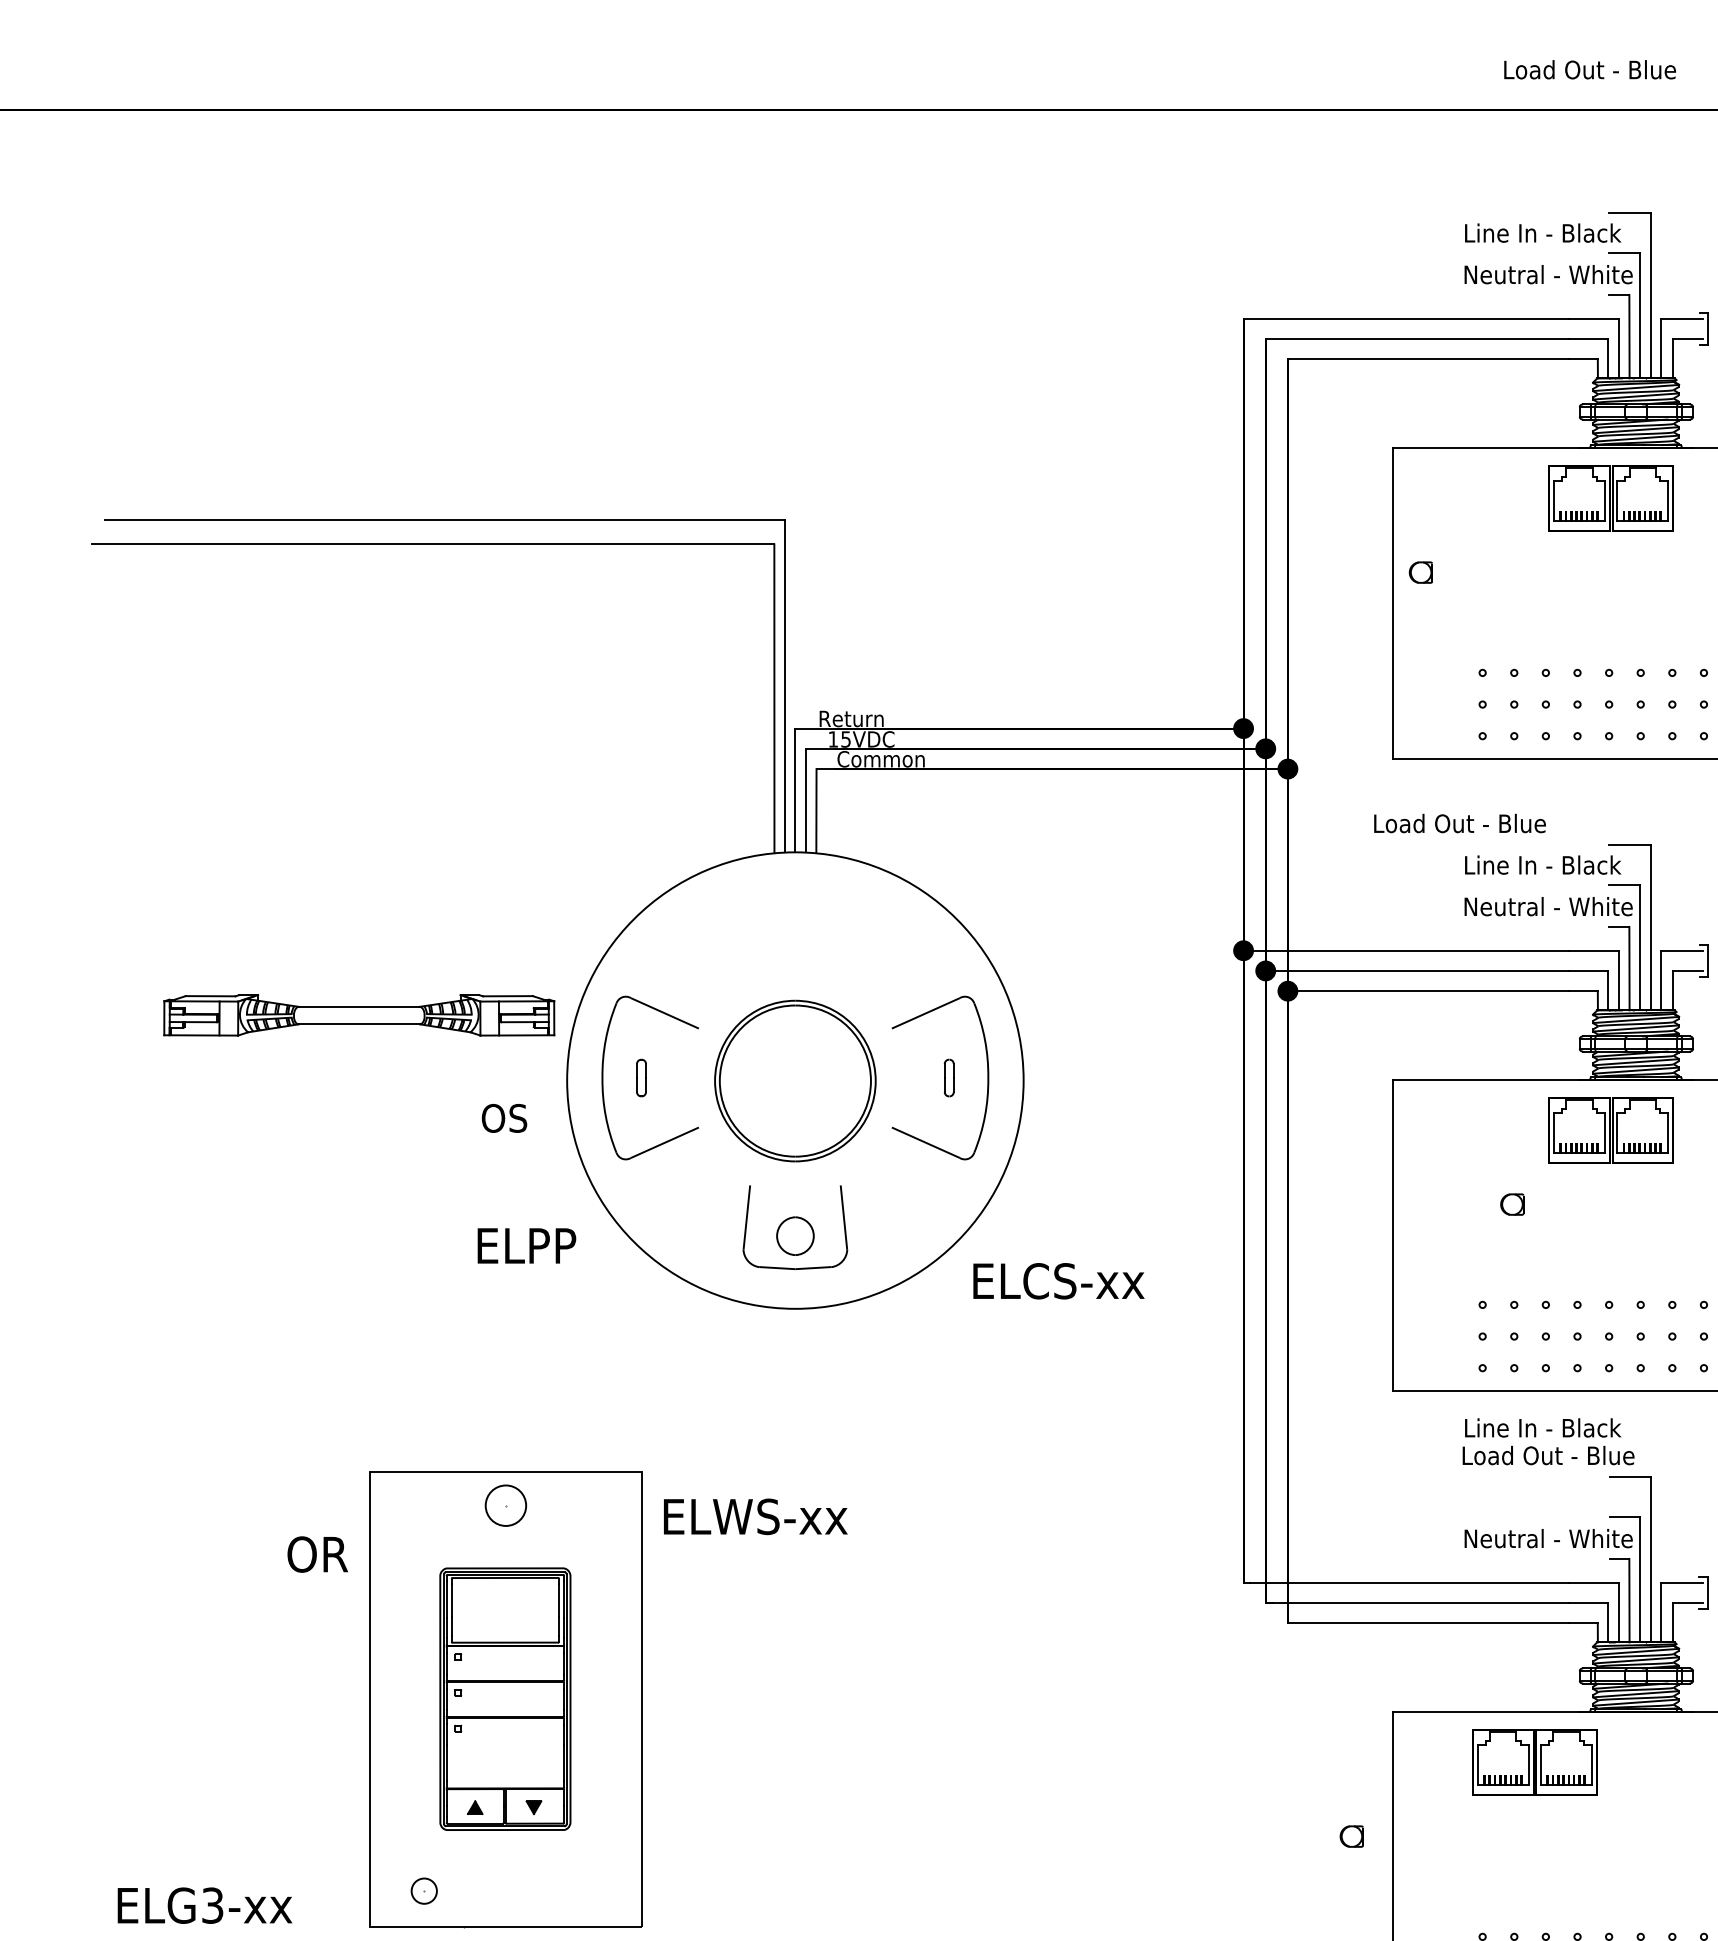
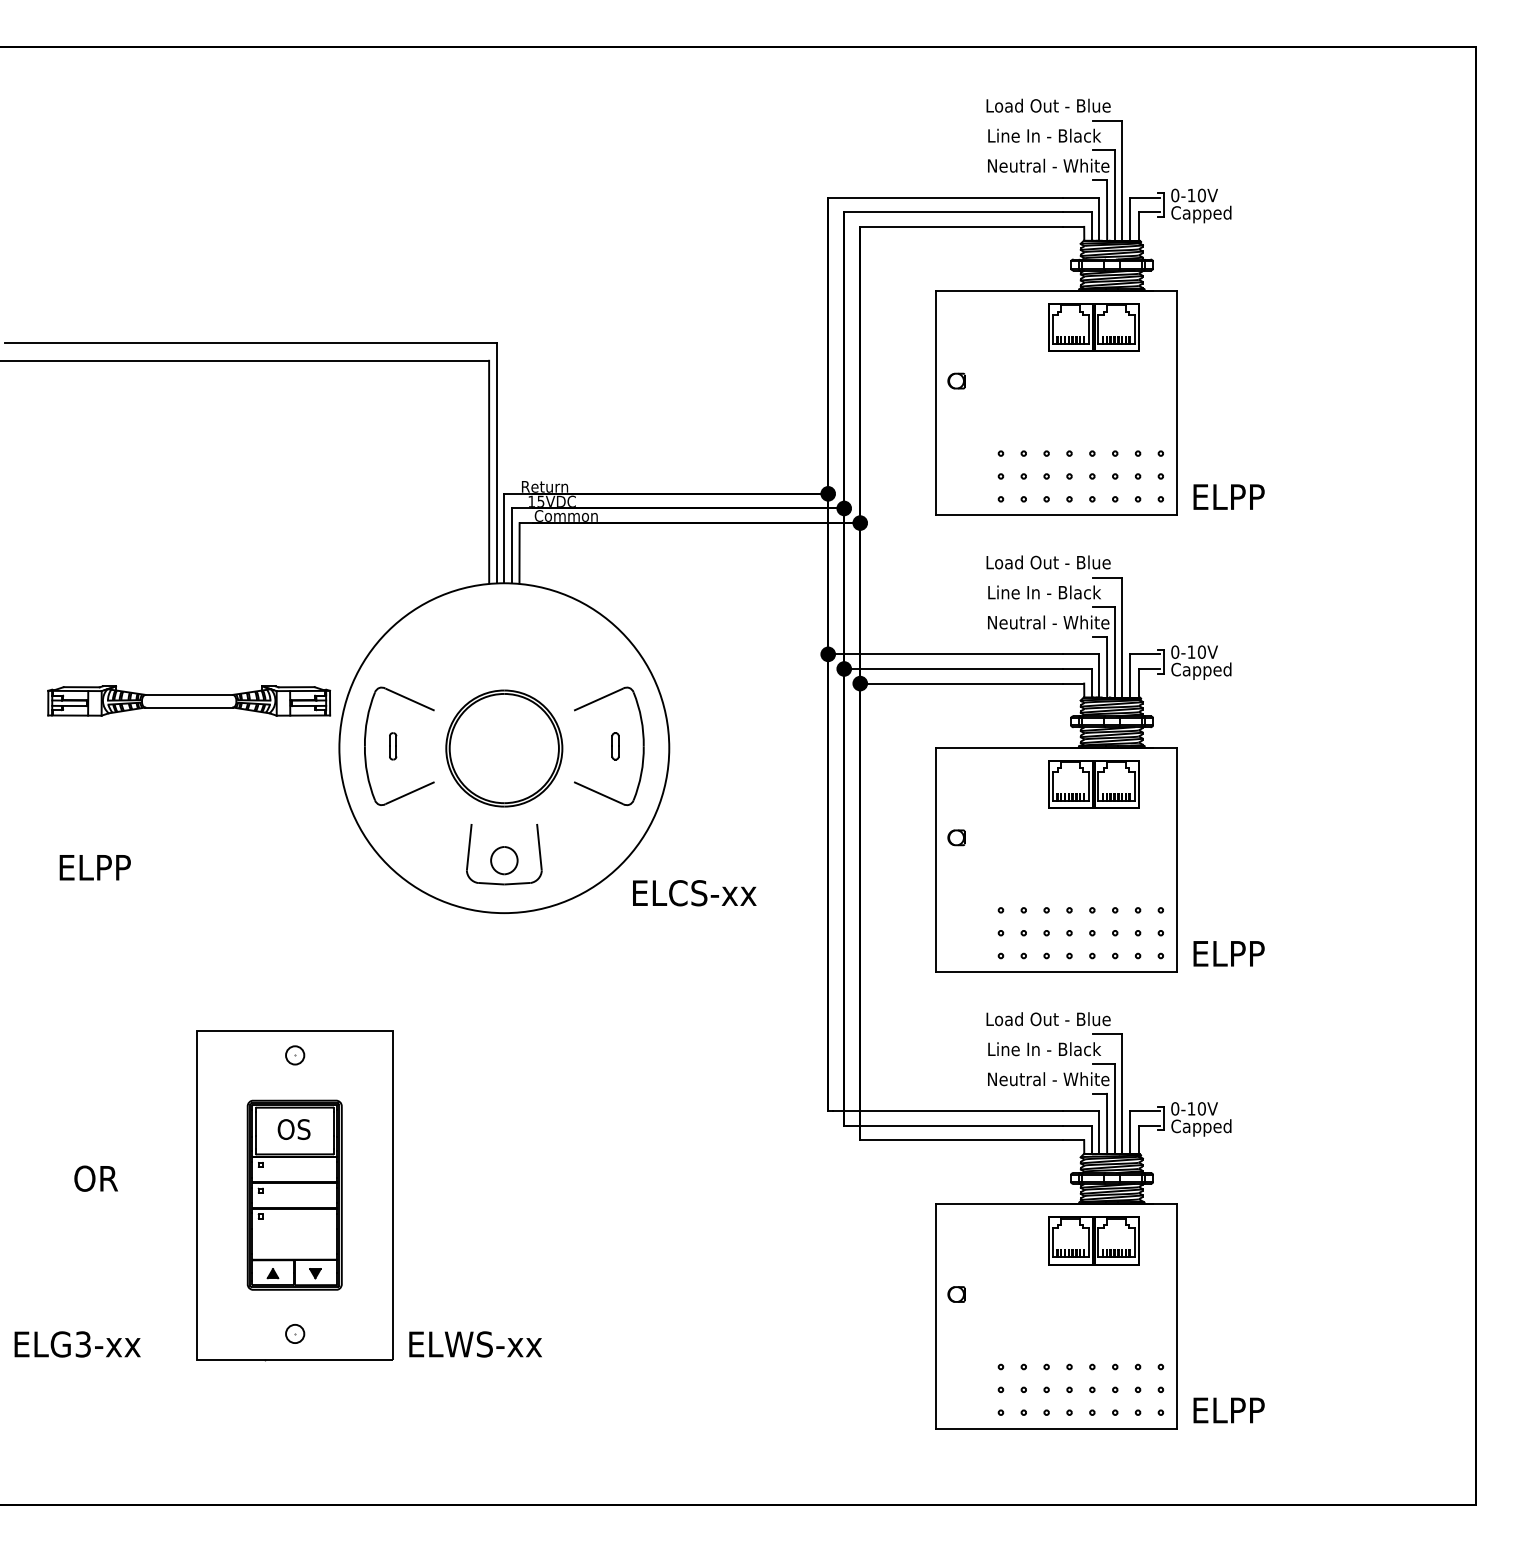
text: (1589, 69) -> (1048, 105), moved
text: (1459, 823) -> (1048, 562), moved
text: (503, 1118) -> (293, 1129), moved
part: (1512, 1204) -> (956, 837), moved
text: (525, 1245) -> (94, 867), moved
text: (1542, 1428) -> (1044, 1049), moved
circle: (506, 1505) -> (295, 1055), size x0.62
text: (755, 1516) -> (475, 1344), moved
text: (316, 1554) -> (95, 1178), moved
part: (1534, 1761) -> (1093, 1240), moved
part: (1351, 1836) -> (956, 1294), moved
part: (424, 1890) -> (295, 1333), moved

